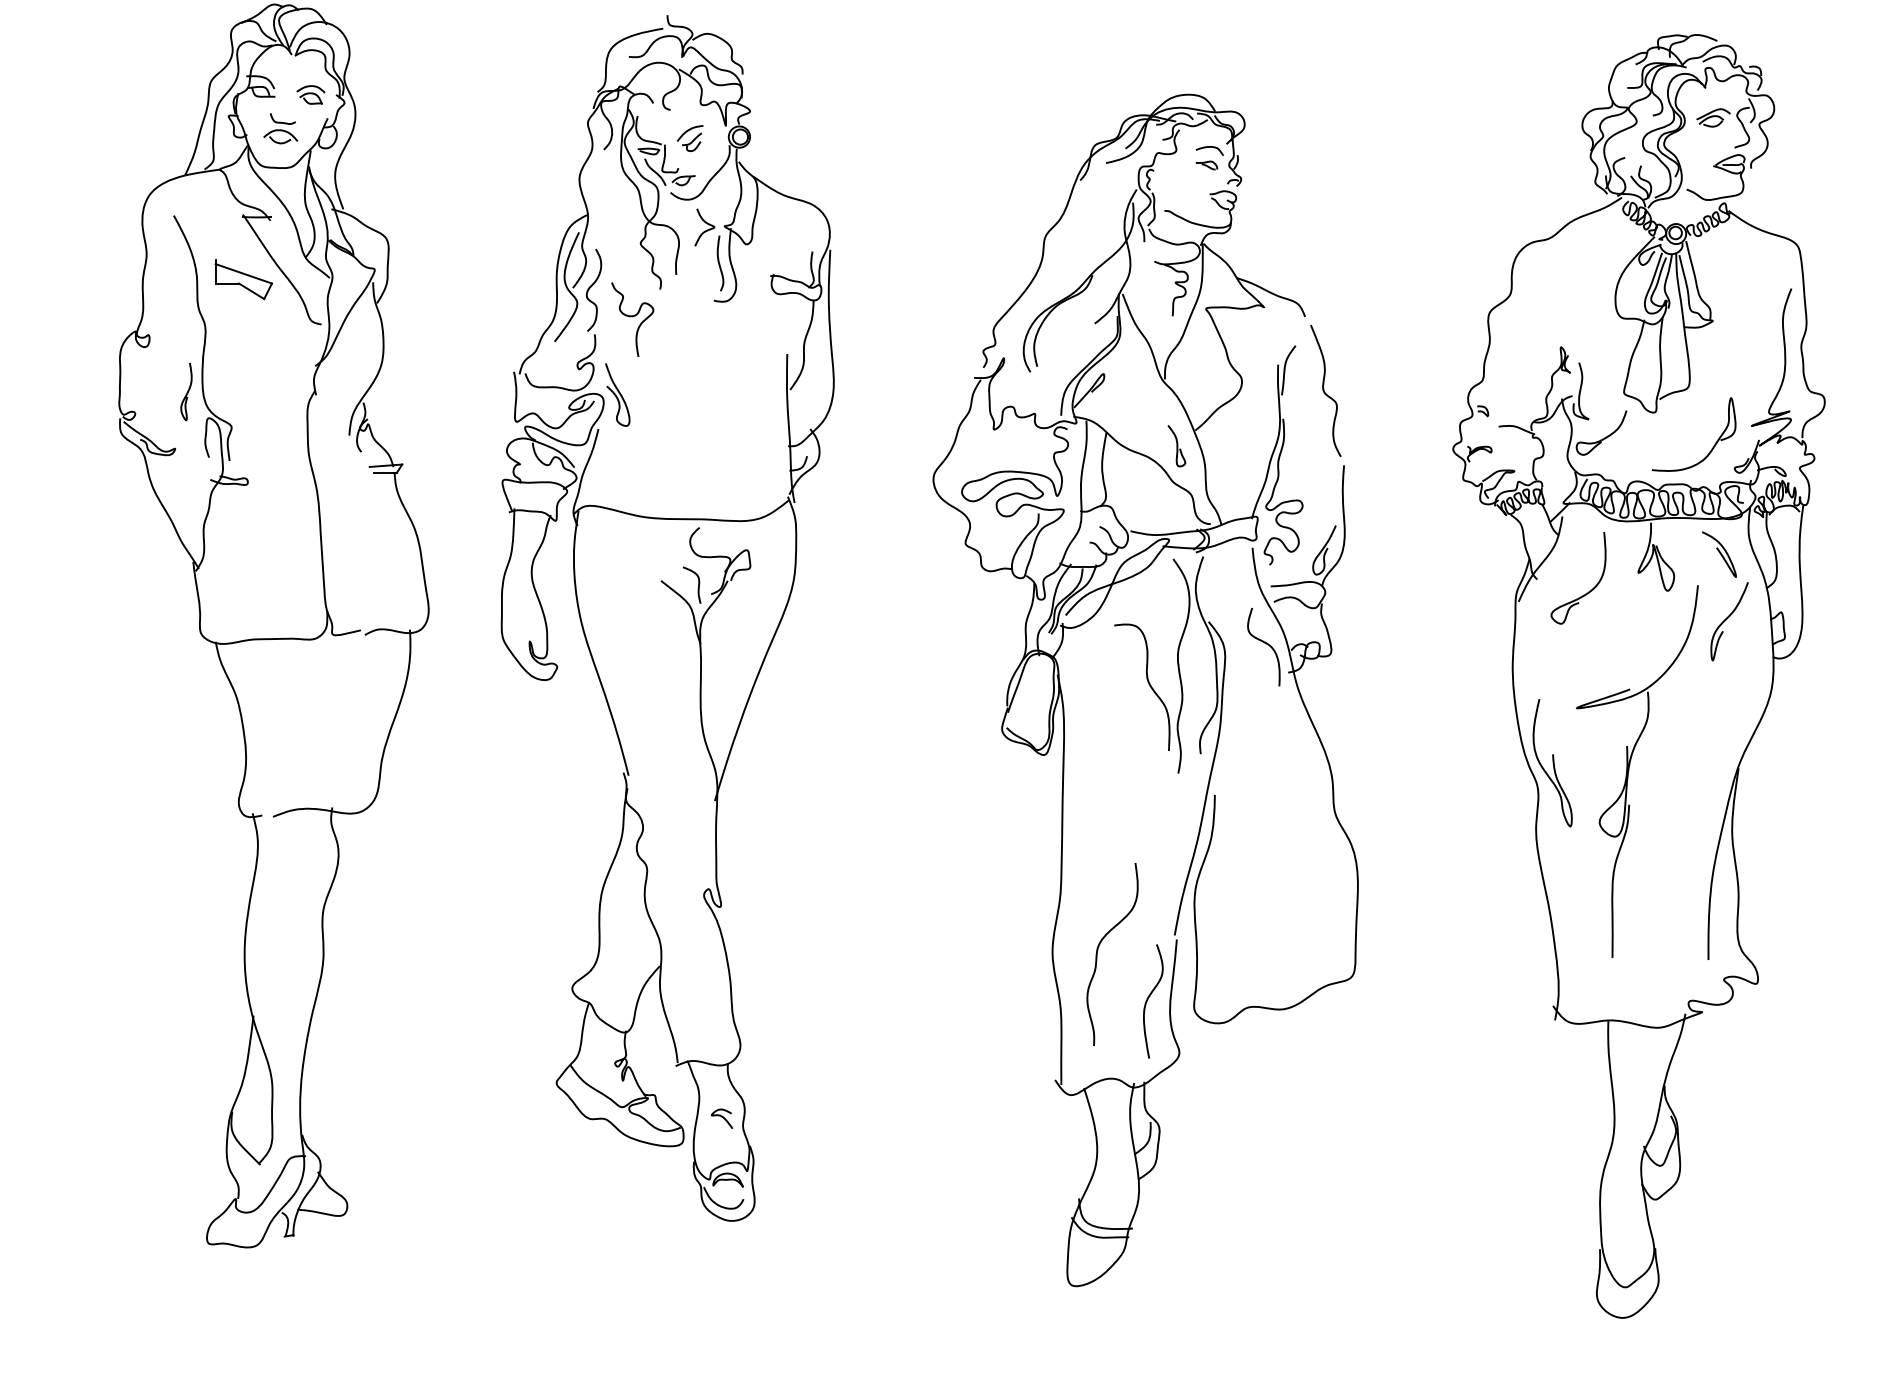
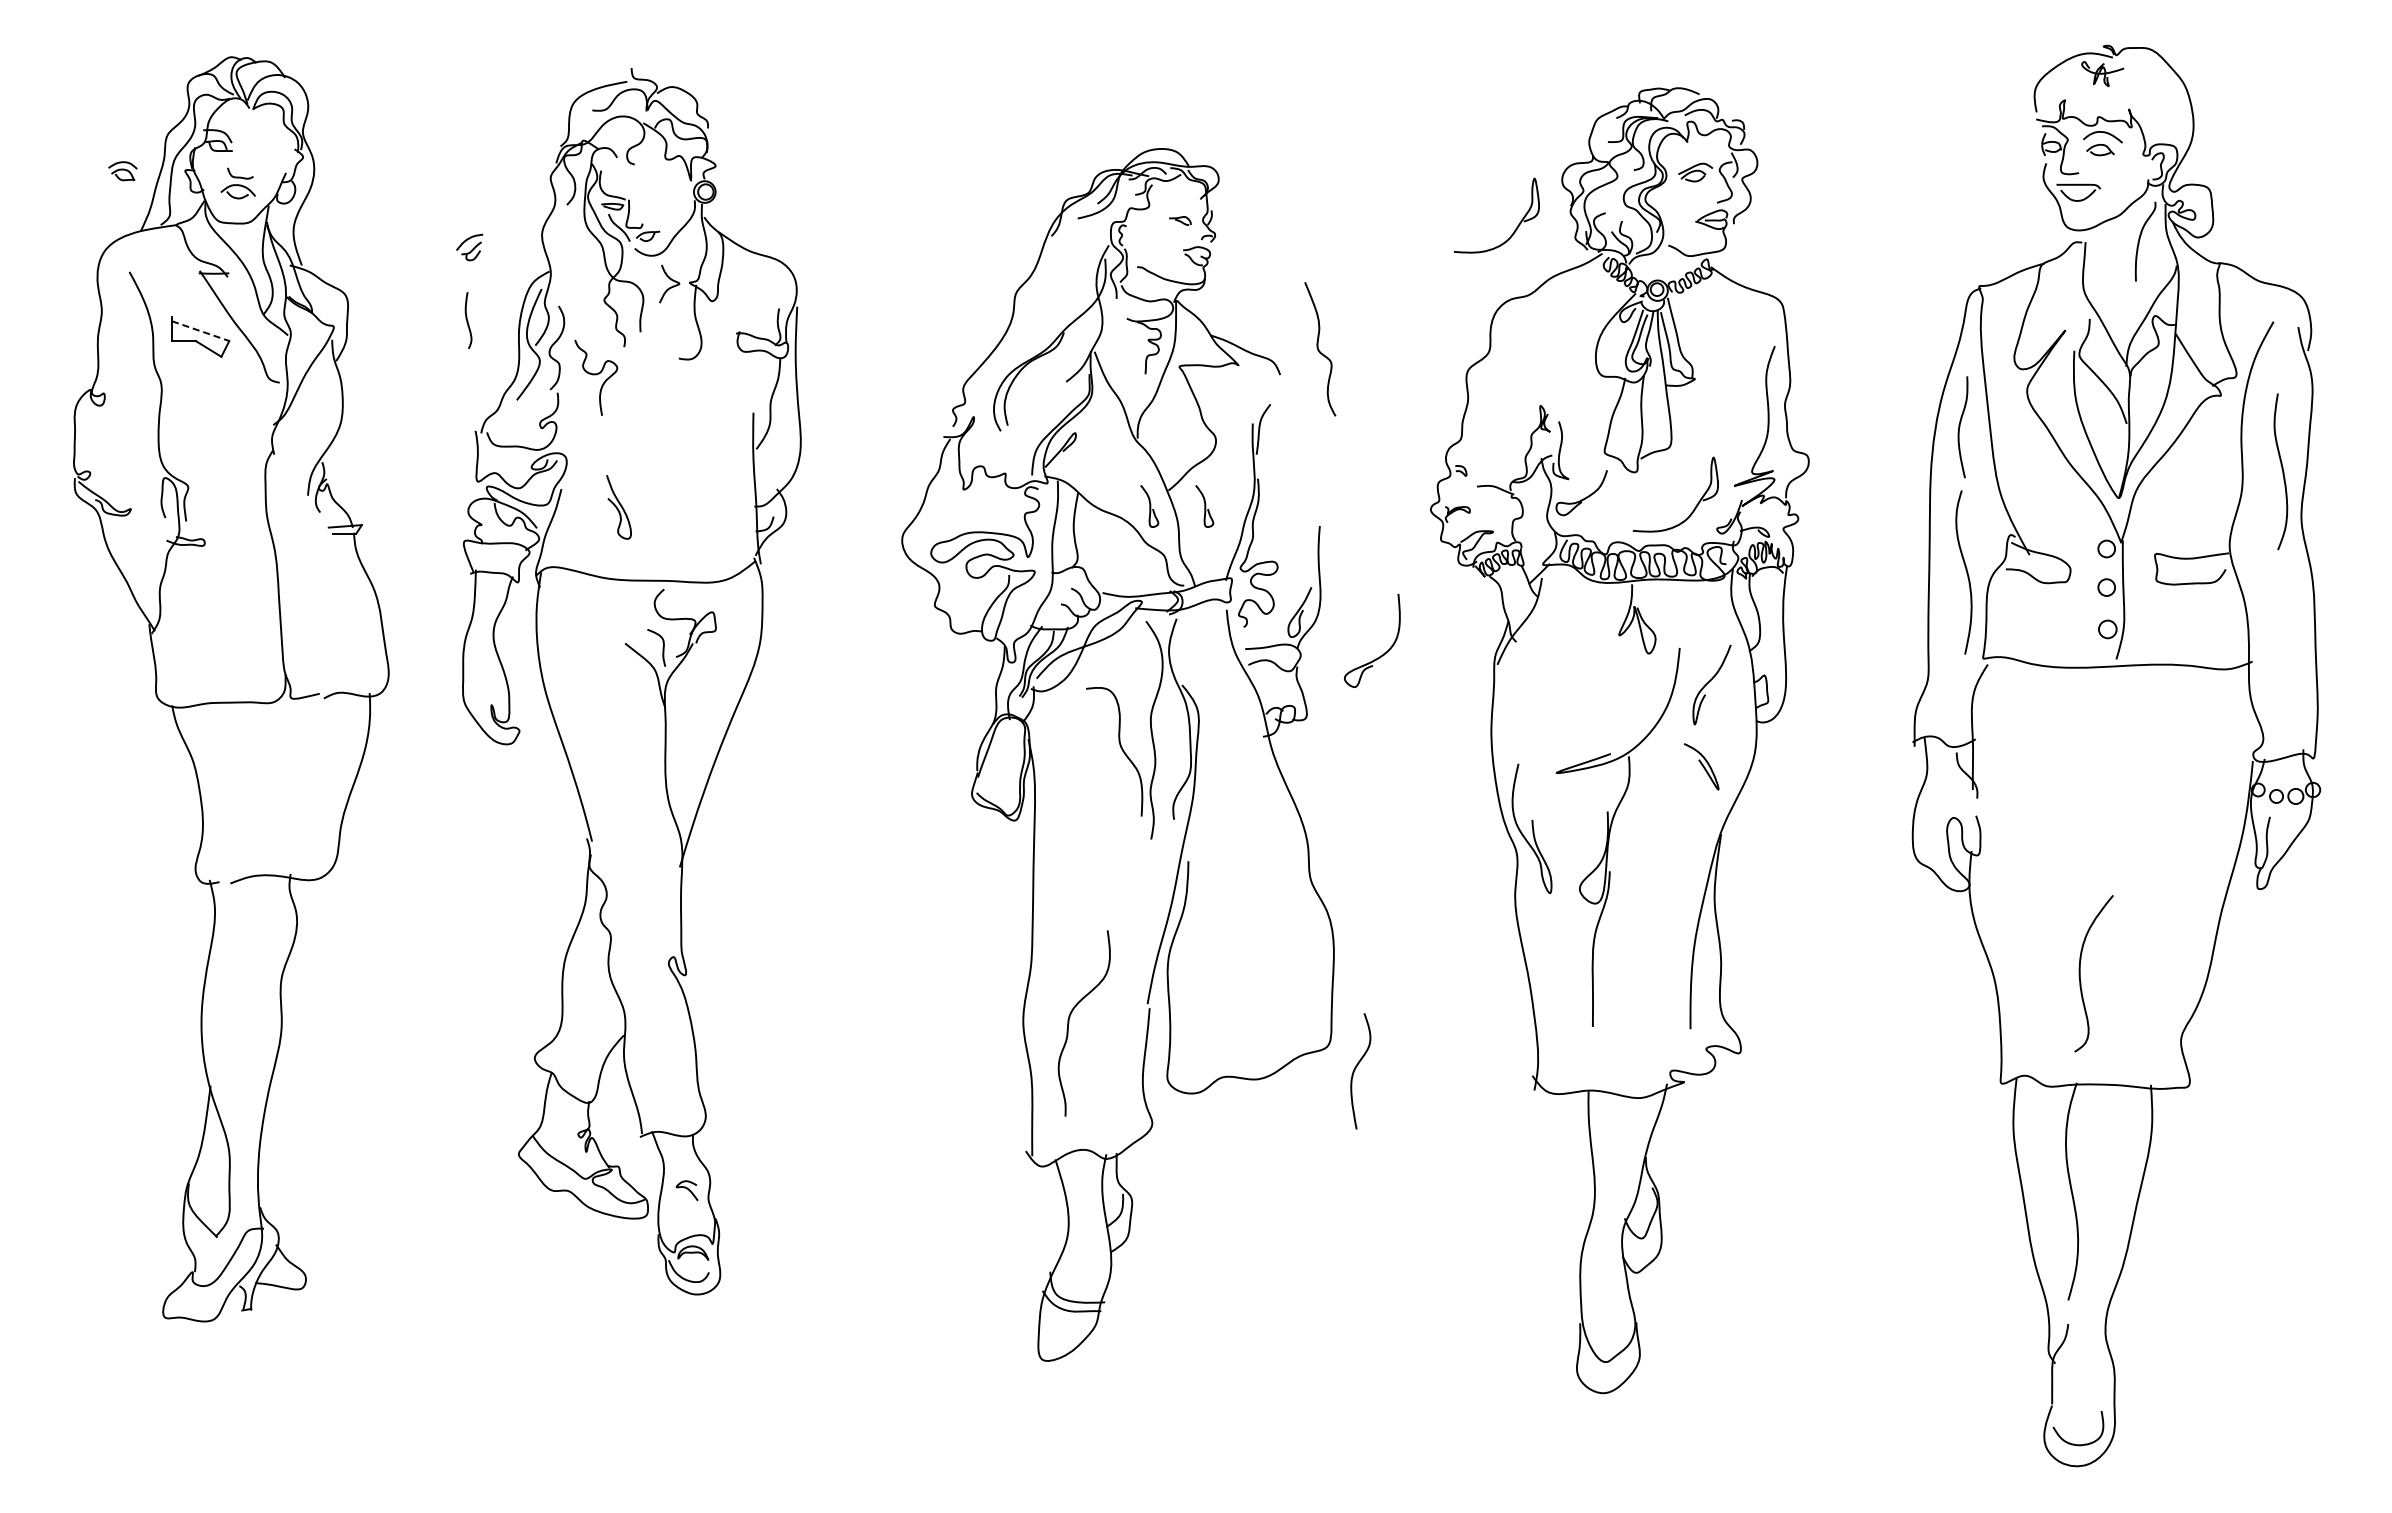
part: (310, 95) -> (122, 171), moved
part: (689, 138) -> (469, 247), moved
curve: (1208, 148) -> (1181, 203), removed
curve: (1536, 172) -> (1515, 228), added
curve: (720, 263) -> (468, 320), moved
line: (244, 274) -> (201, 331), solid -> dashed
curve: (187, 391) -> (143, 450), removed
curve: (1325, 391) -> (1319, 349), moved
curve: (616, 395) -> (617, 507), moved
curve: (1230, 446) -> (1204, 506), added
curve: (1719, 553) -> (1701, 765), moved
curve: (1590, 589) -> (1384, 652), moved
curve: (1265, 643) -> (1239, 707), removed
curve: (1149, 998) -> (1356, 1068), moved

